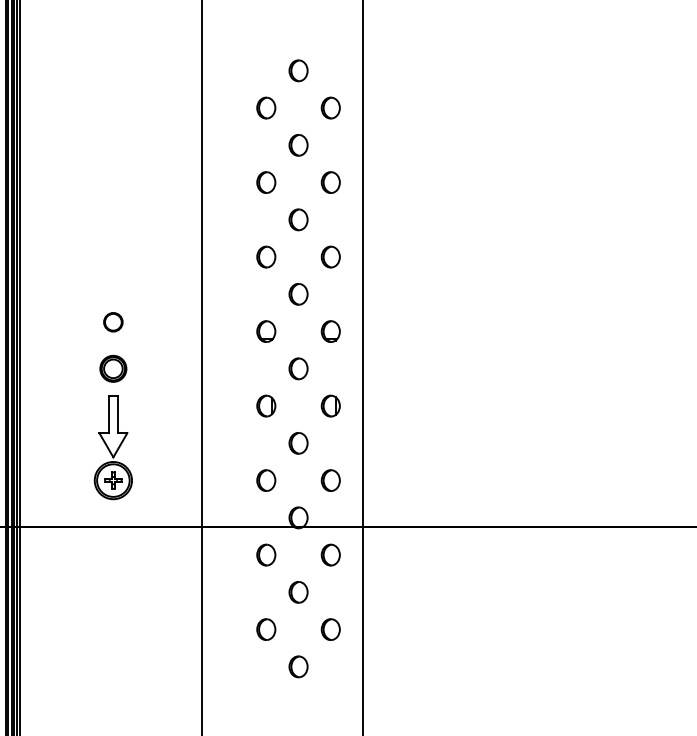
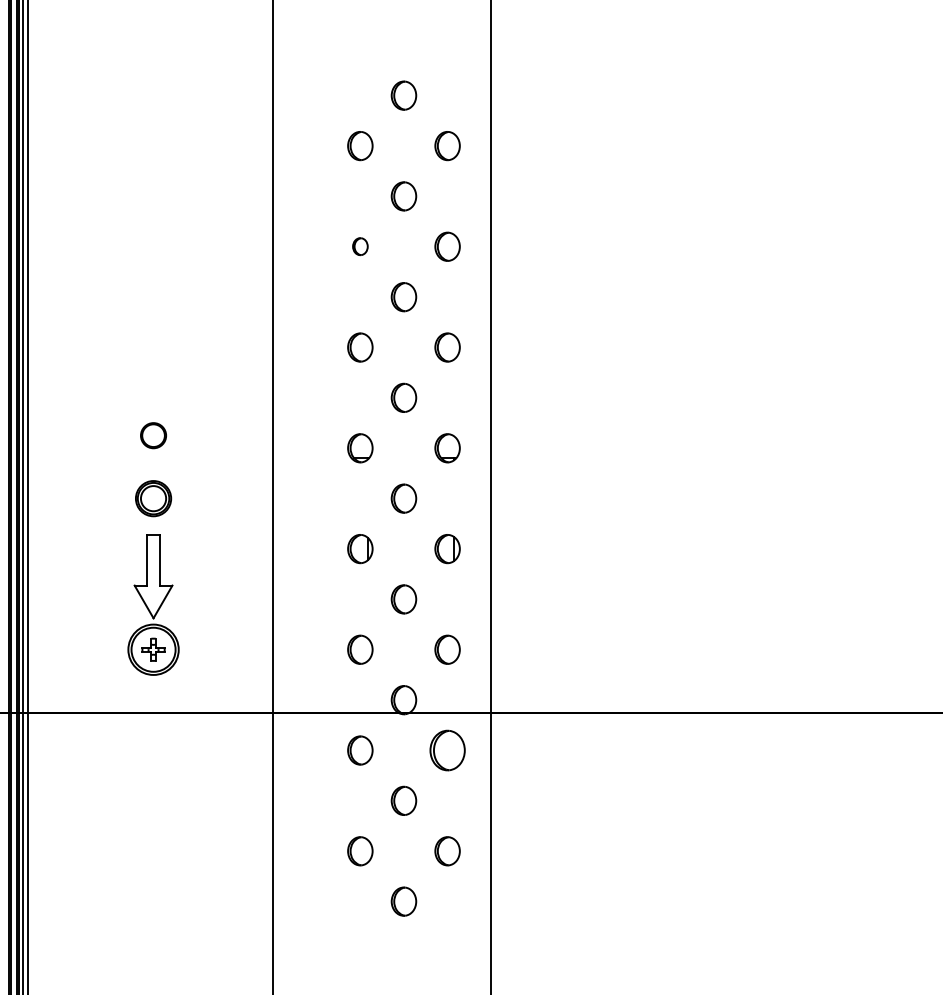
part: (266, 182) -> (360, 246), size x0.6
part: (330, 555) -> (447, 750), size x1.4

